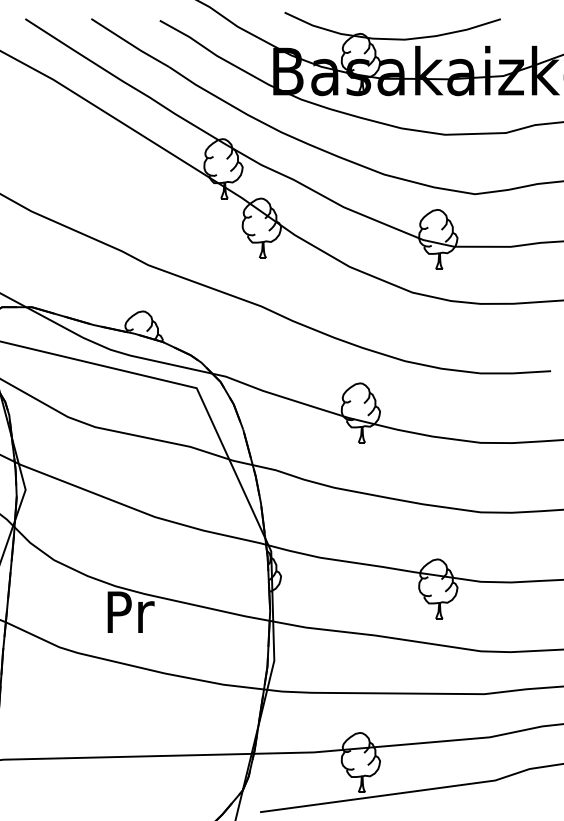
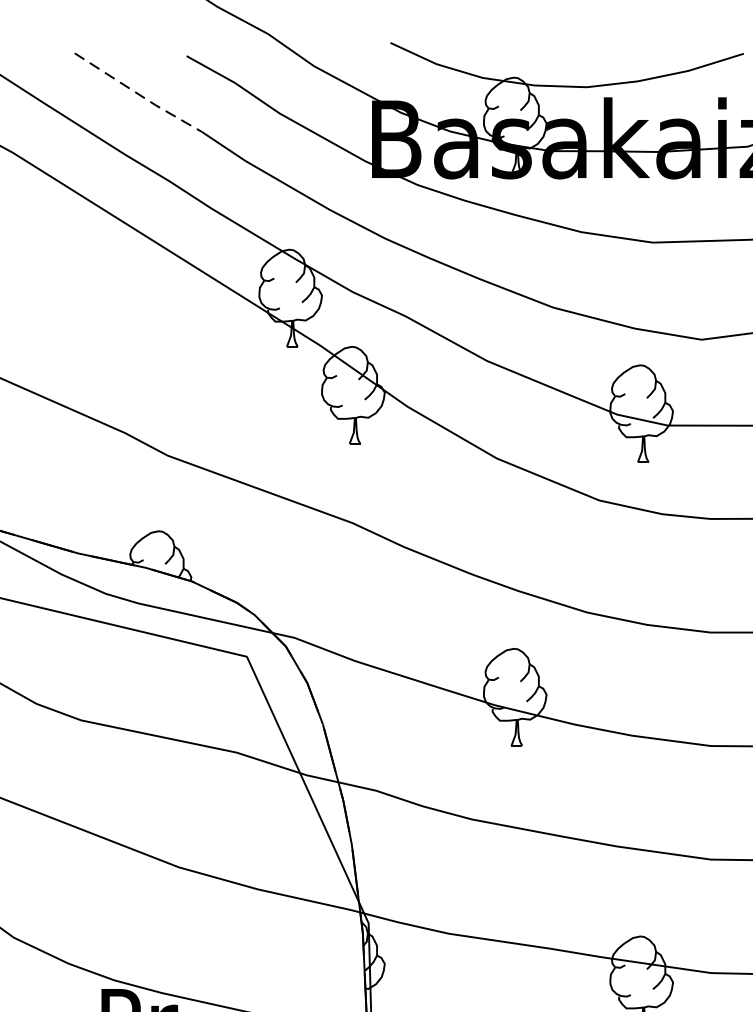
line: (130, 43) -> (138, 93), solid -> dashed

